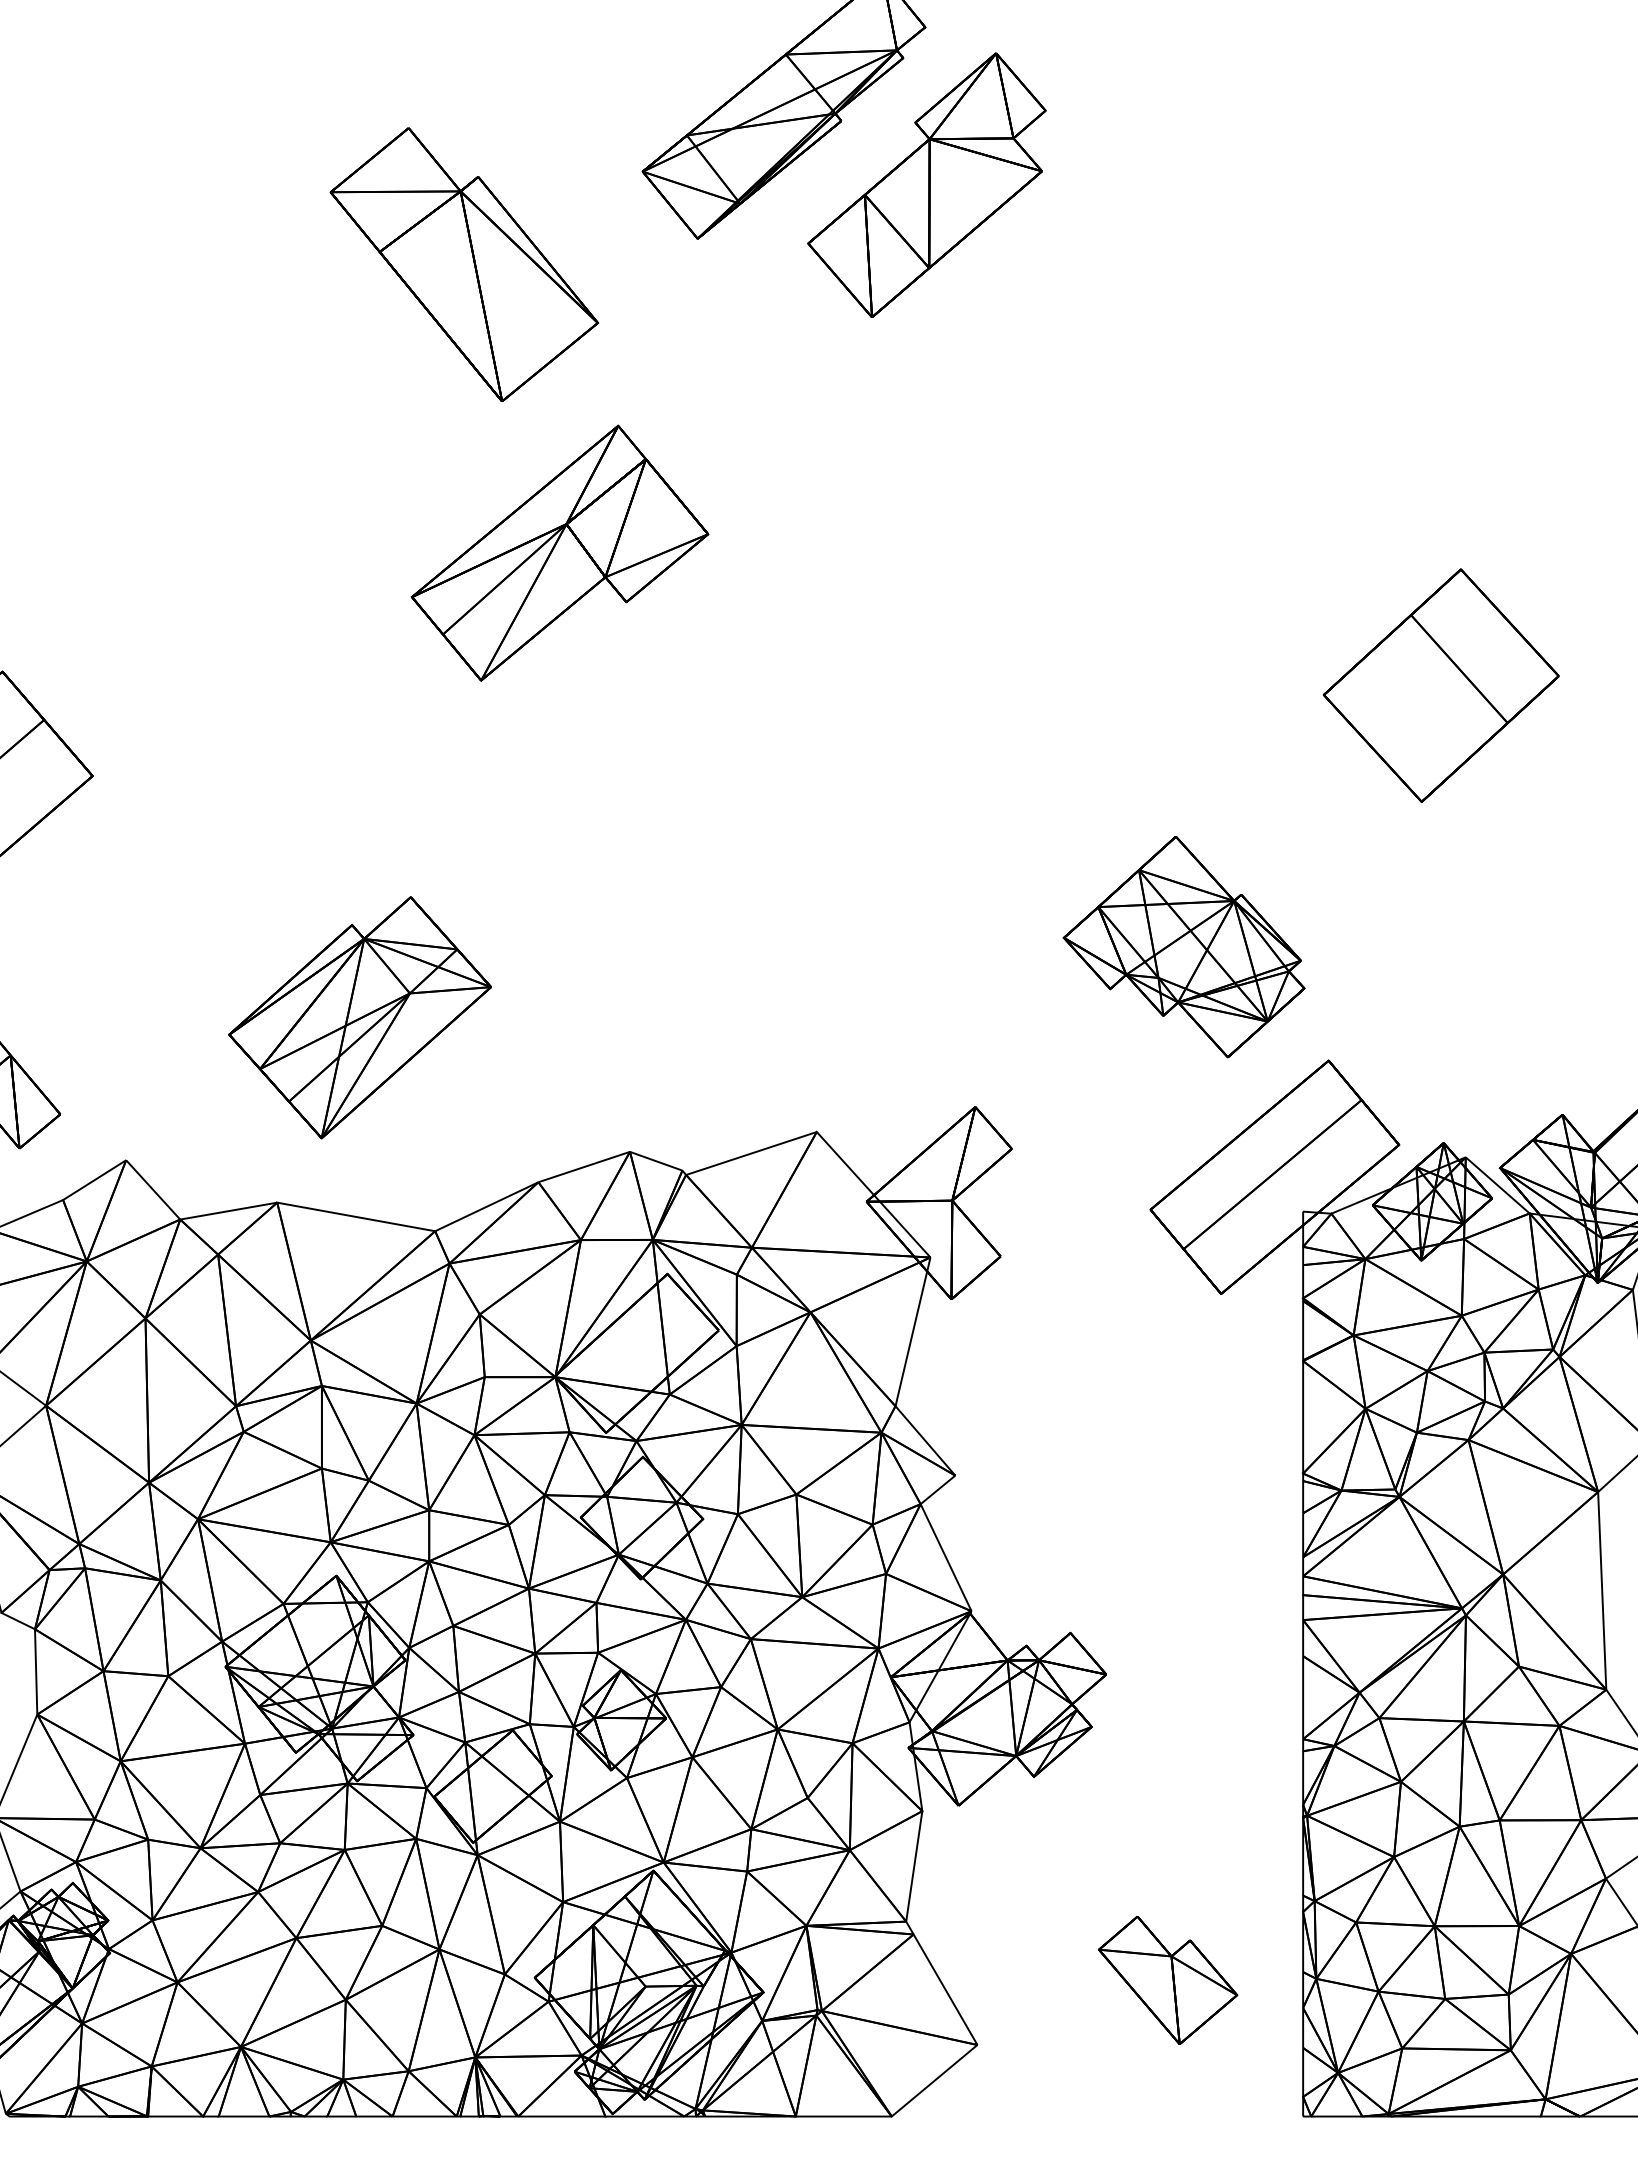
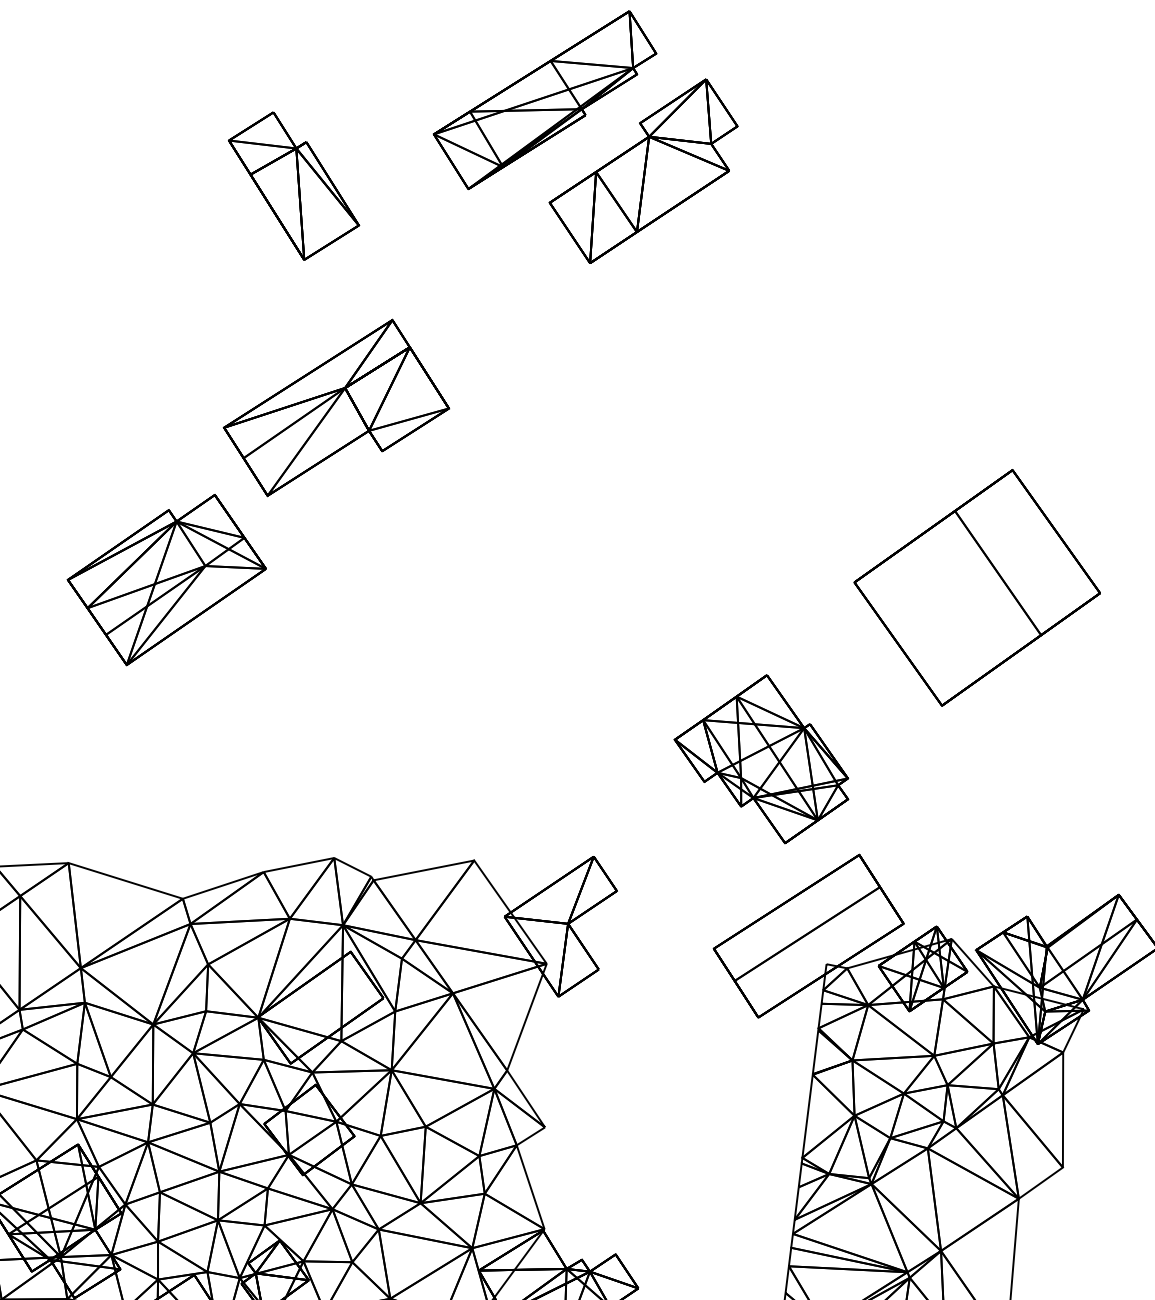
part: (464, 264) -> (293, 186), size x0.7
part: (1440, 685) -> (976, 587), size x1.4
part: (359, 1017) -> (165, 579), moved

